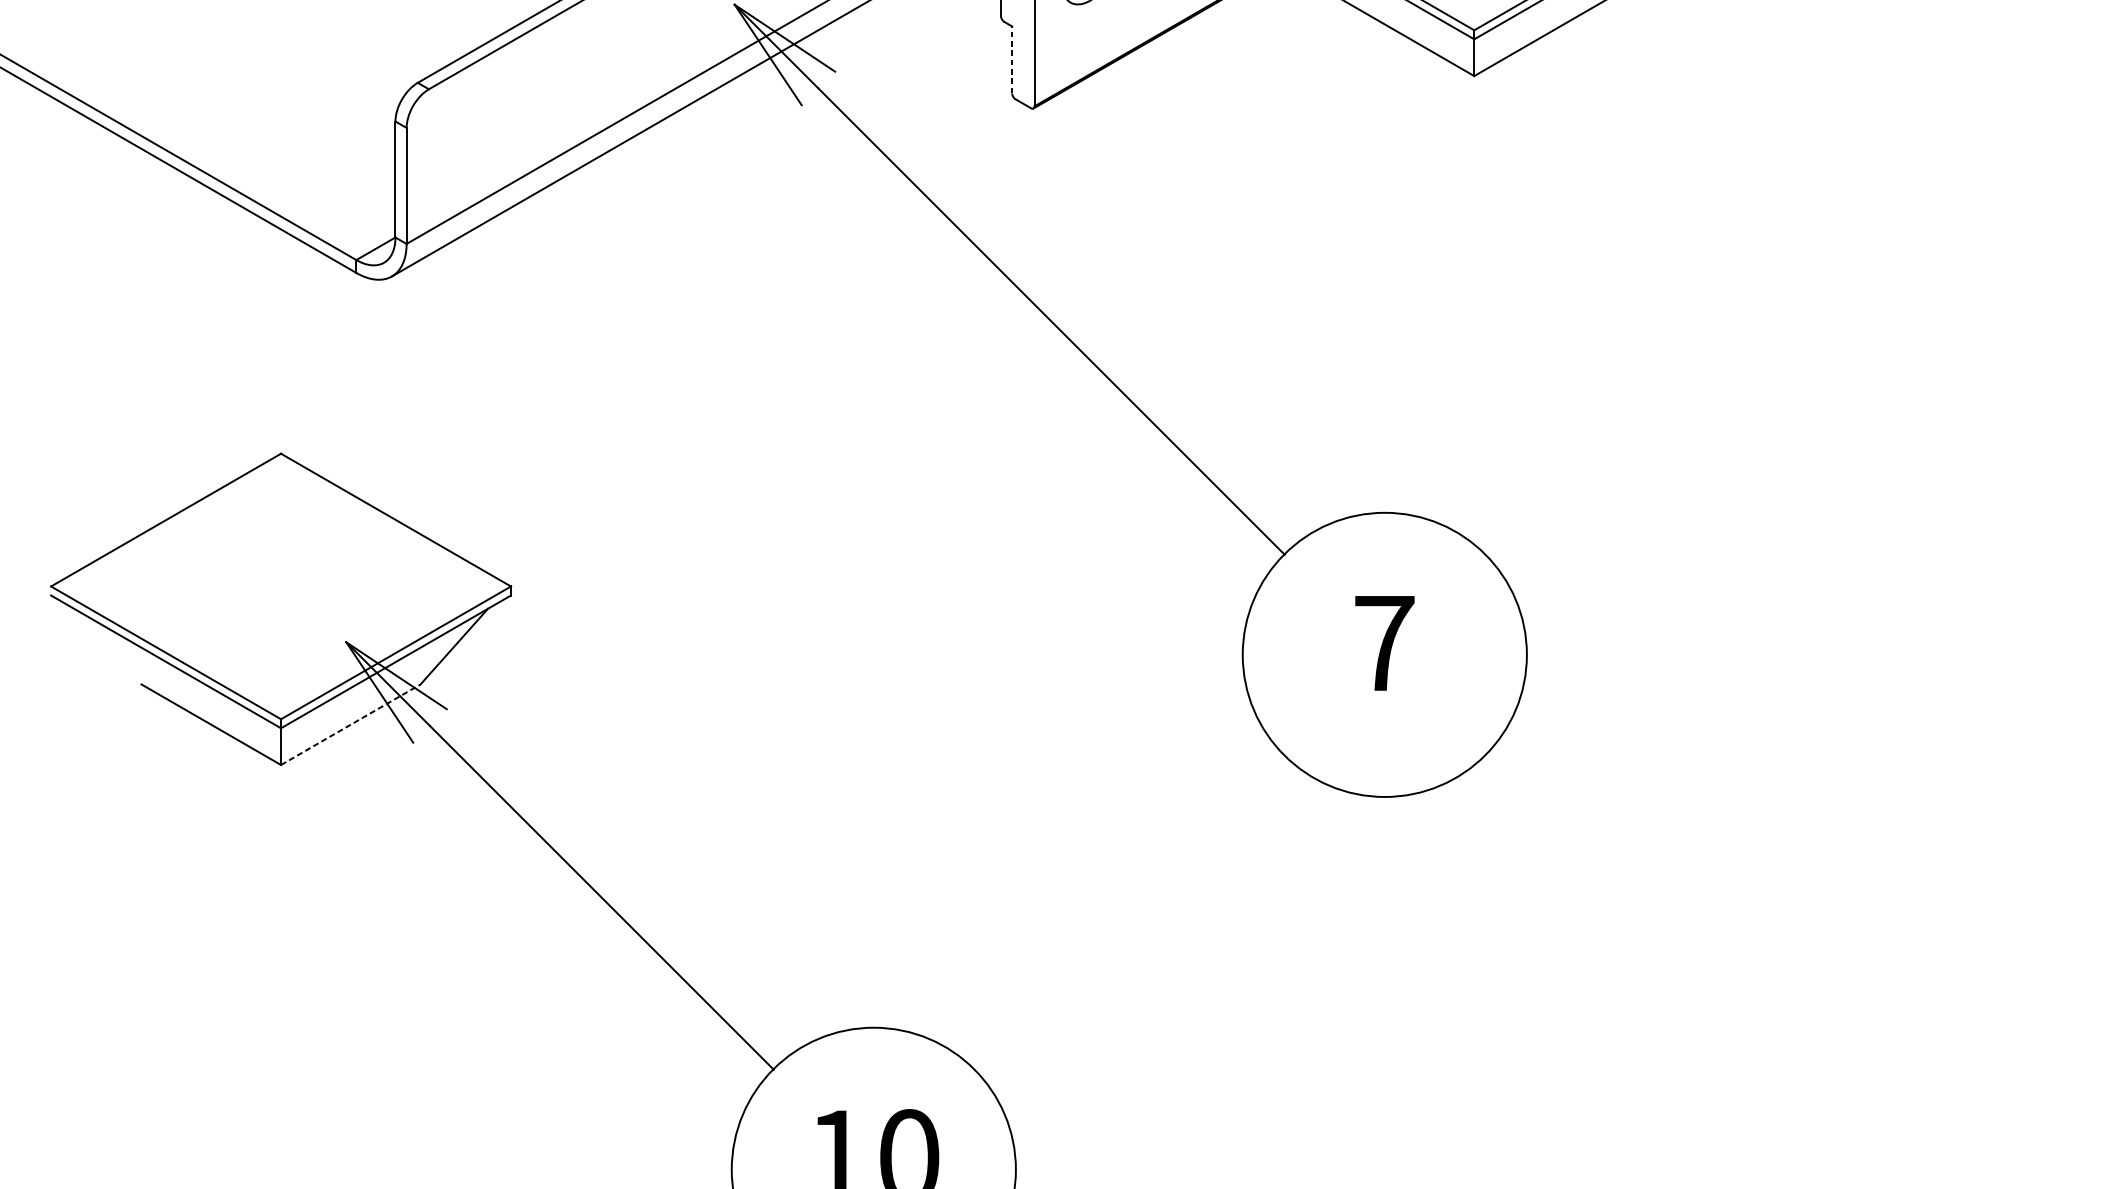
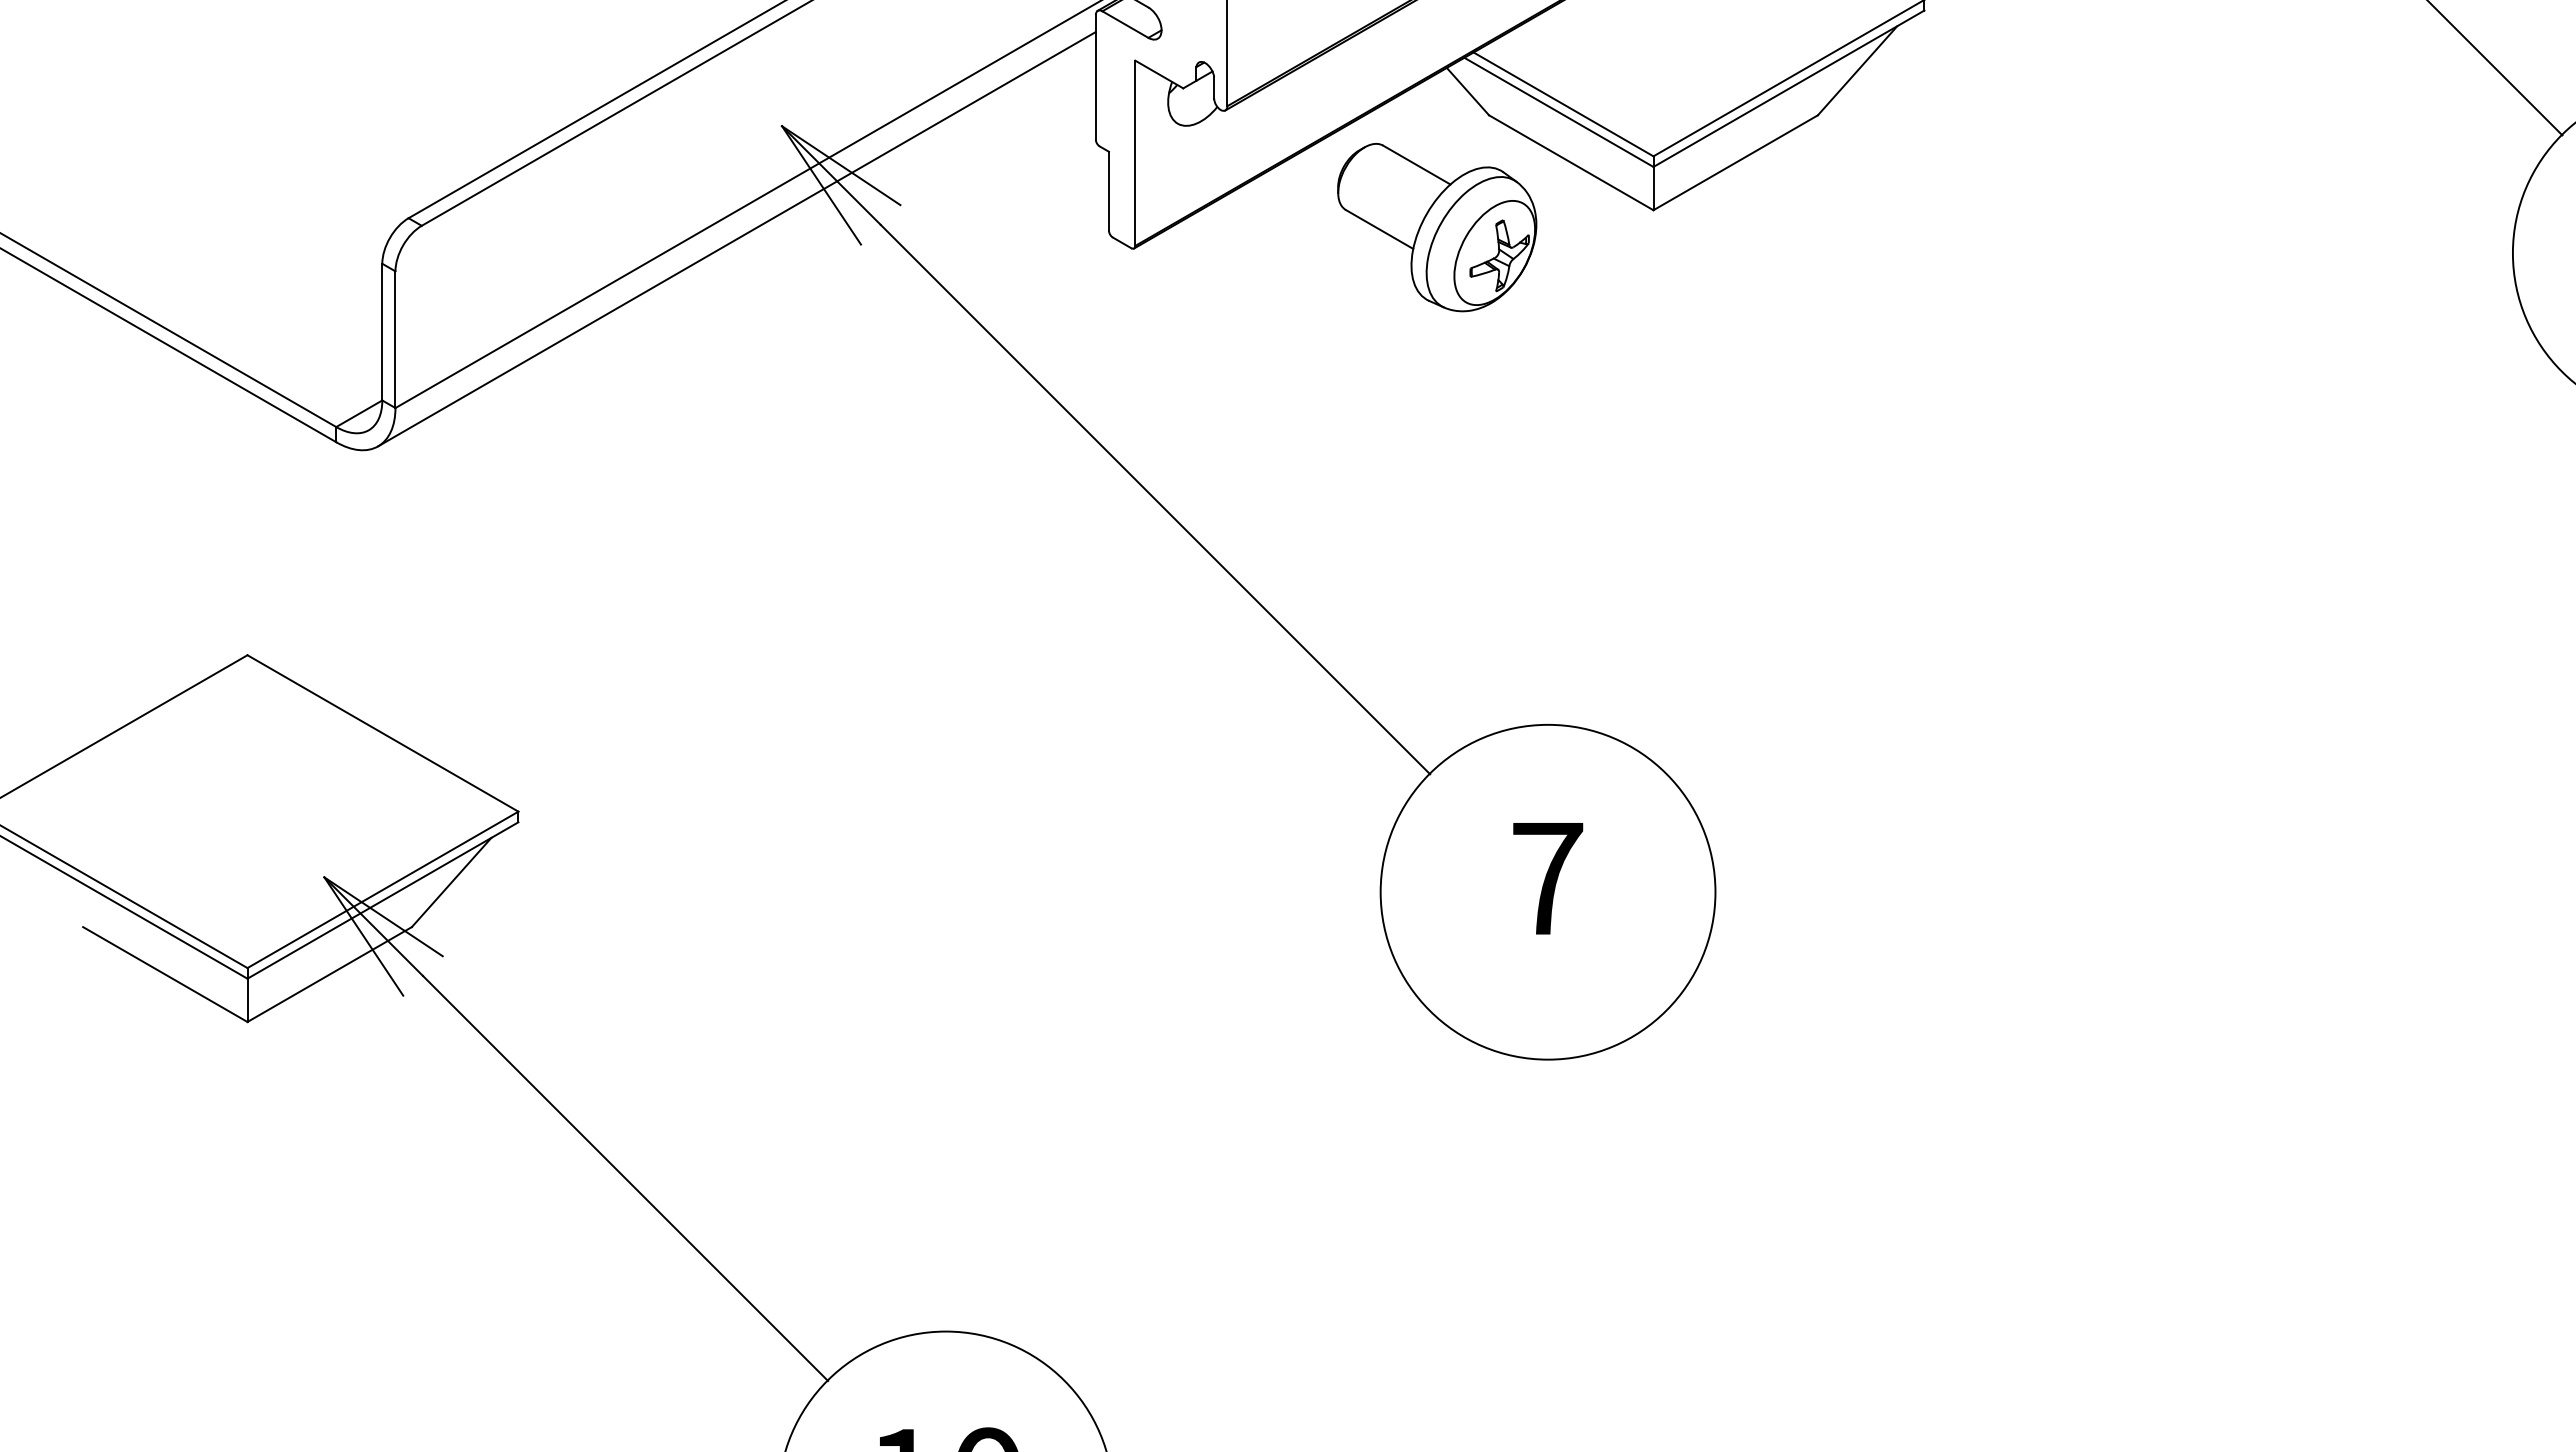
line: (1011, 59) -> (1108, 190), dashed -> solid
part: (1290, 90) -> (1437, 227), added
line: (350, 724) -> (329, 974), dashed -> solid

